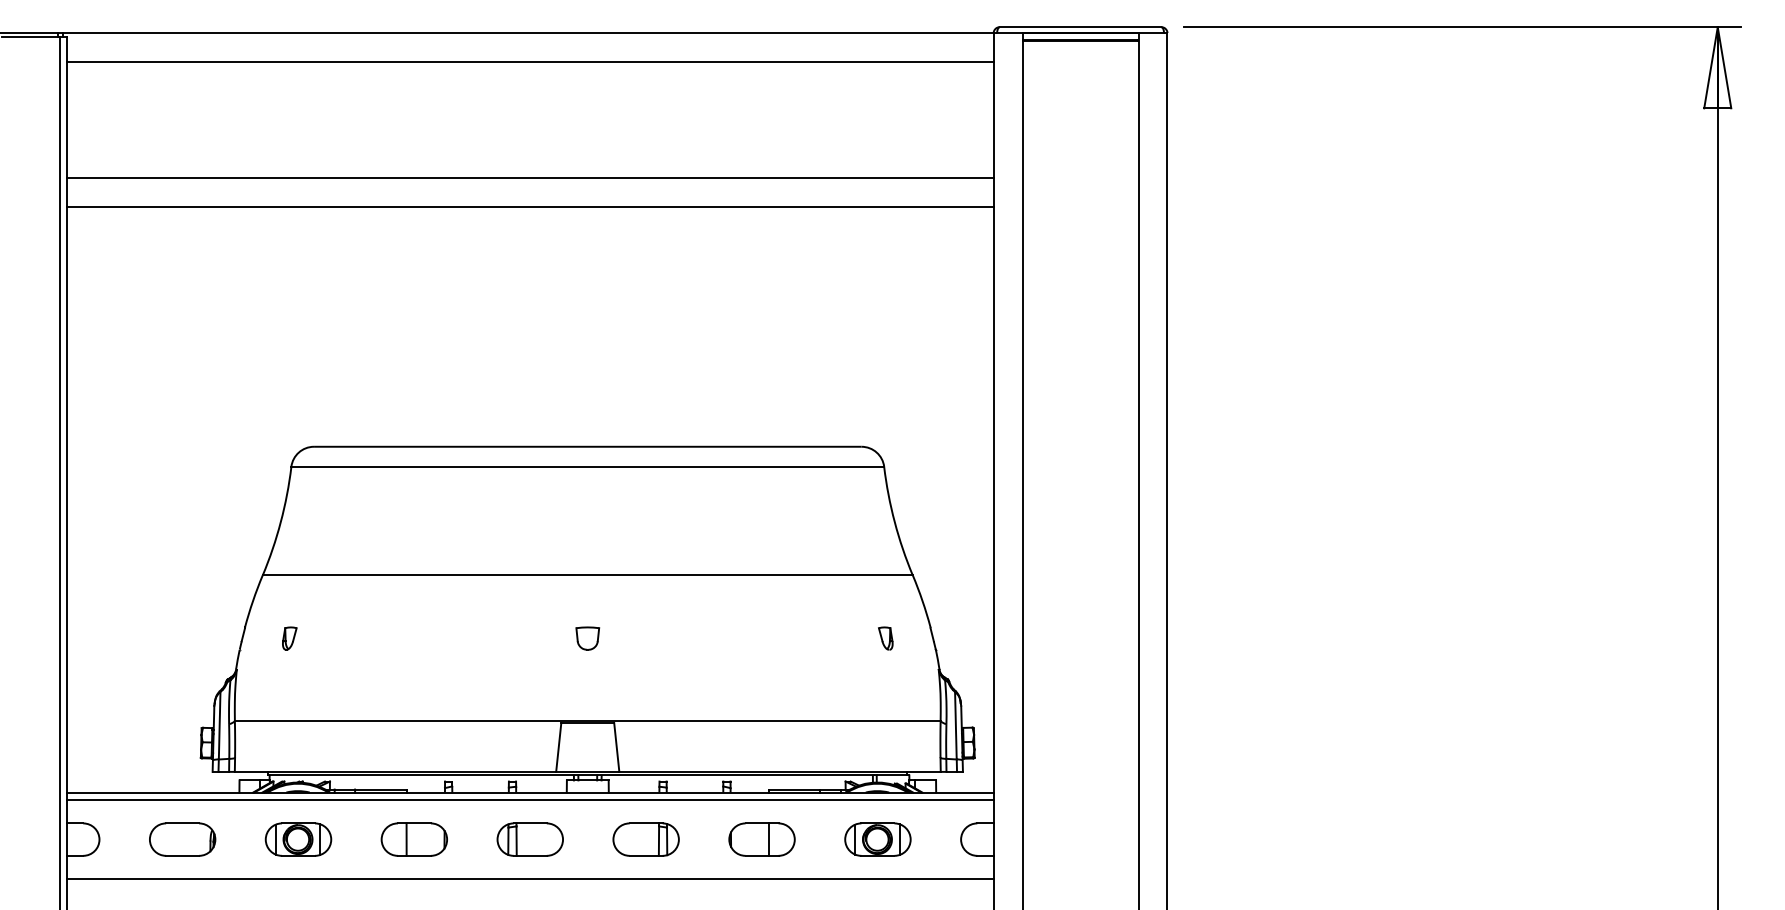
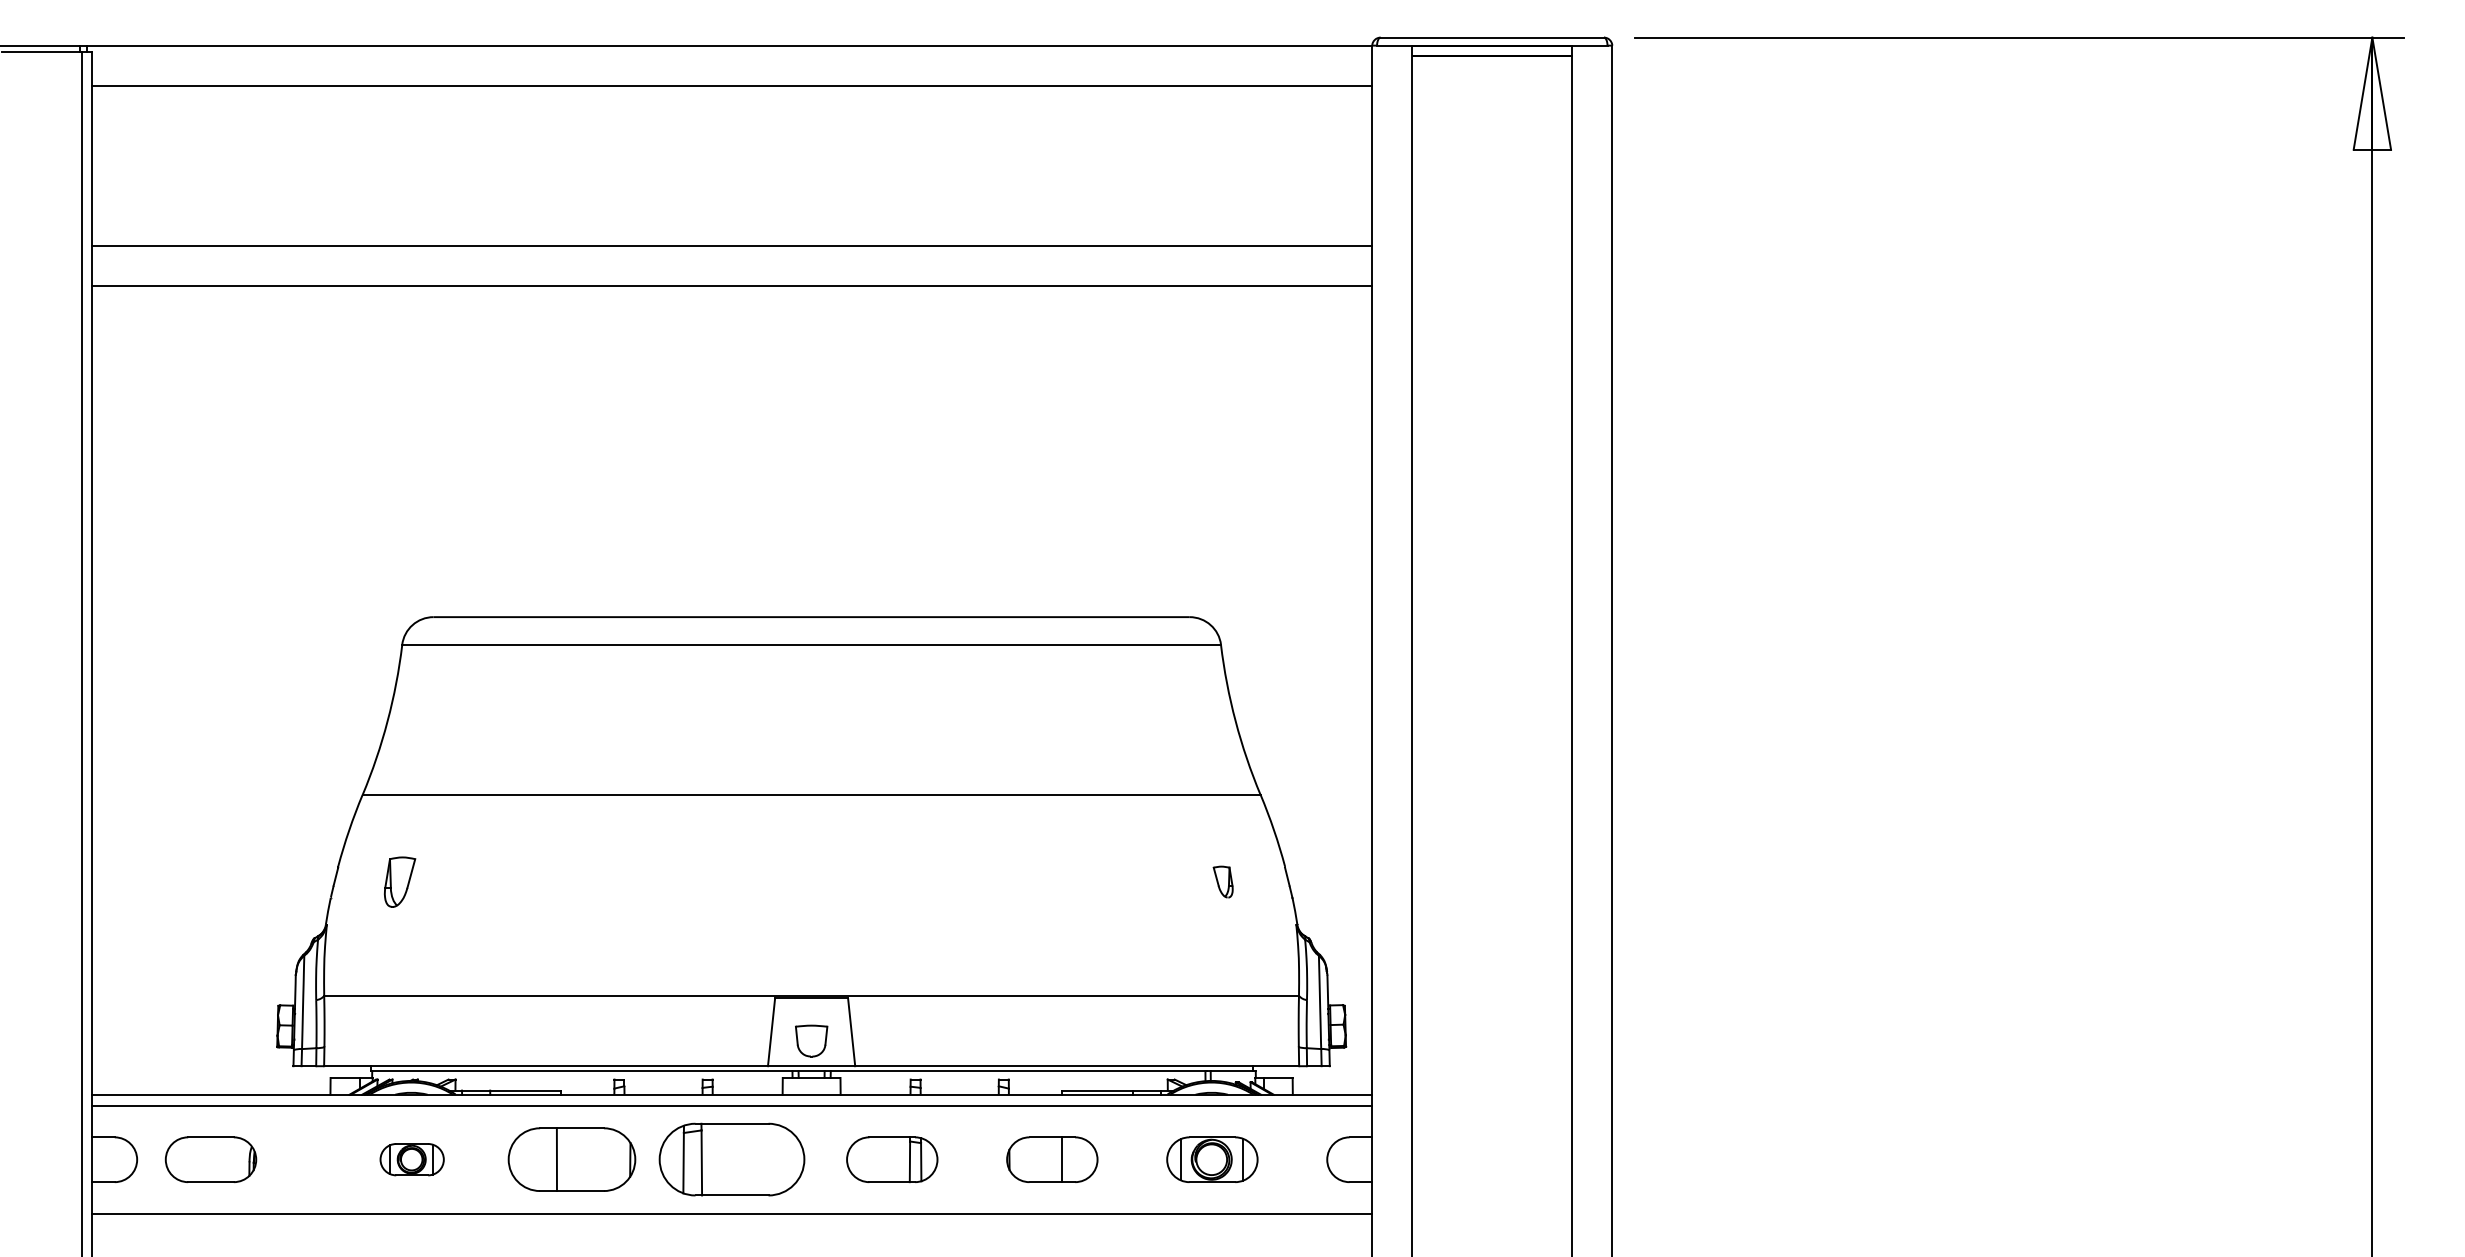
part: (289, 638) -> (399, 881), size x1.6
part: (587, 638) -> (811, 1040), moved
part: (182, 839) -> (210, 1159), moved
part: (298, 839) -> (412, 1159), size x0.7
part: (414, 839) -> (572, 1159), size x1.4
part: (530, 839) -> (732, 1159), size x1.6

